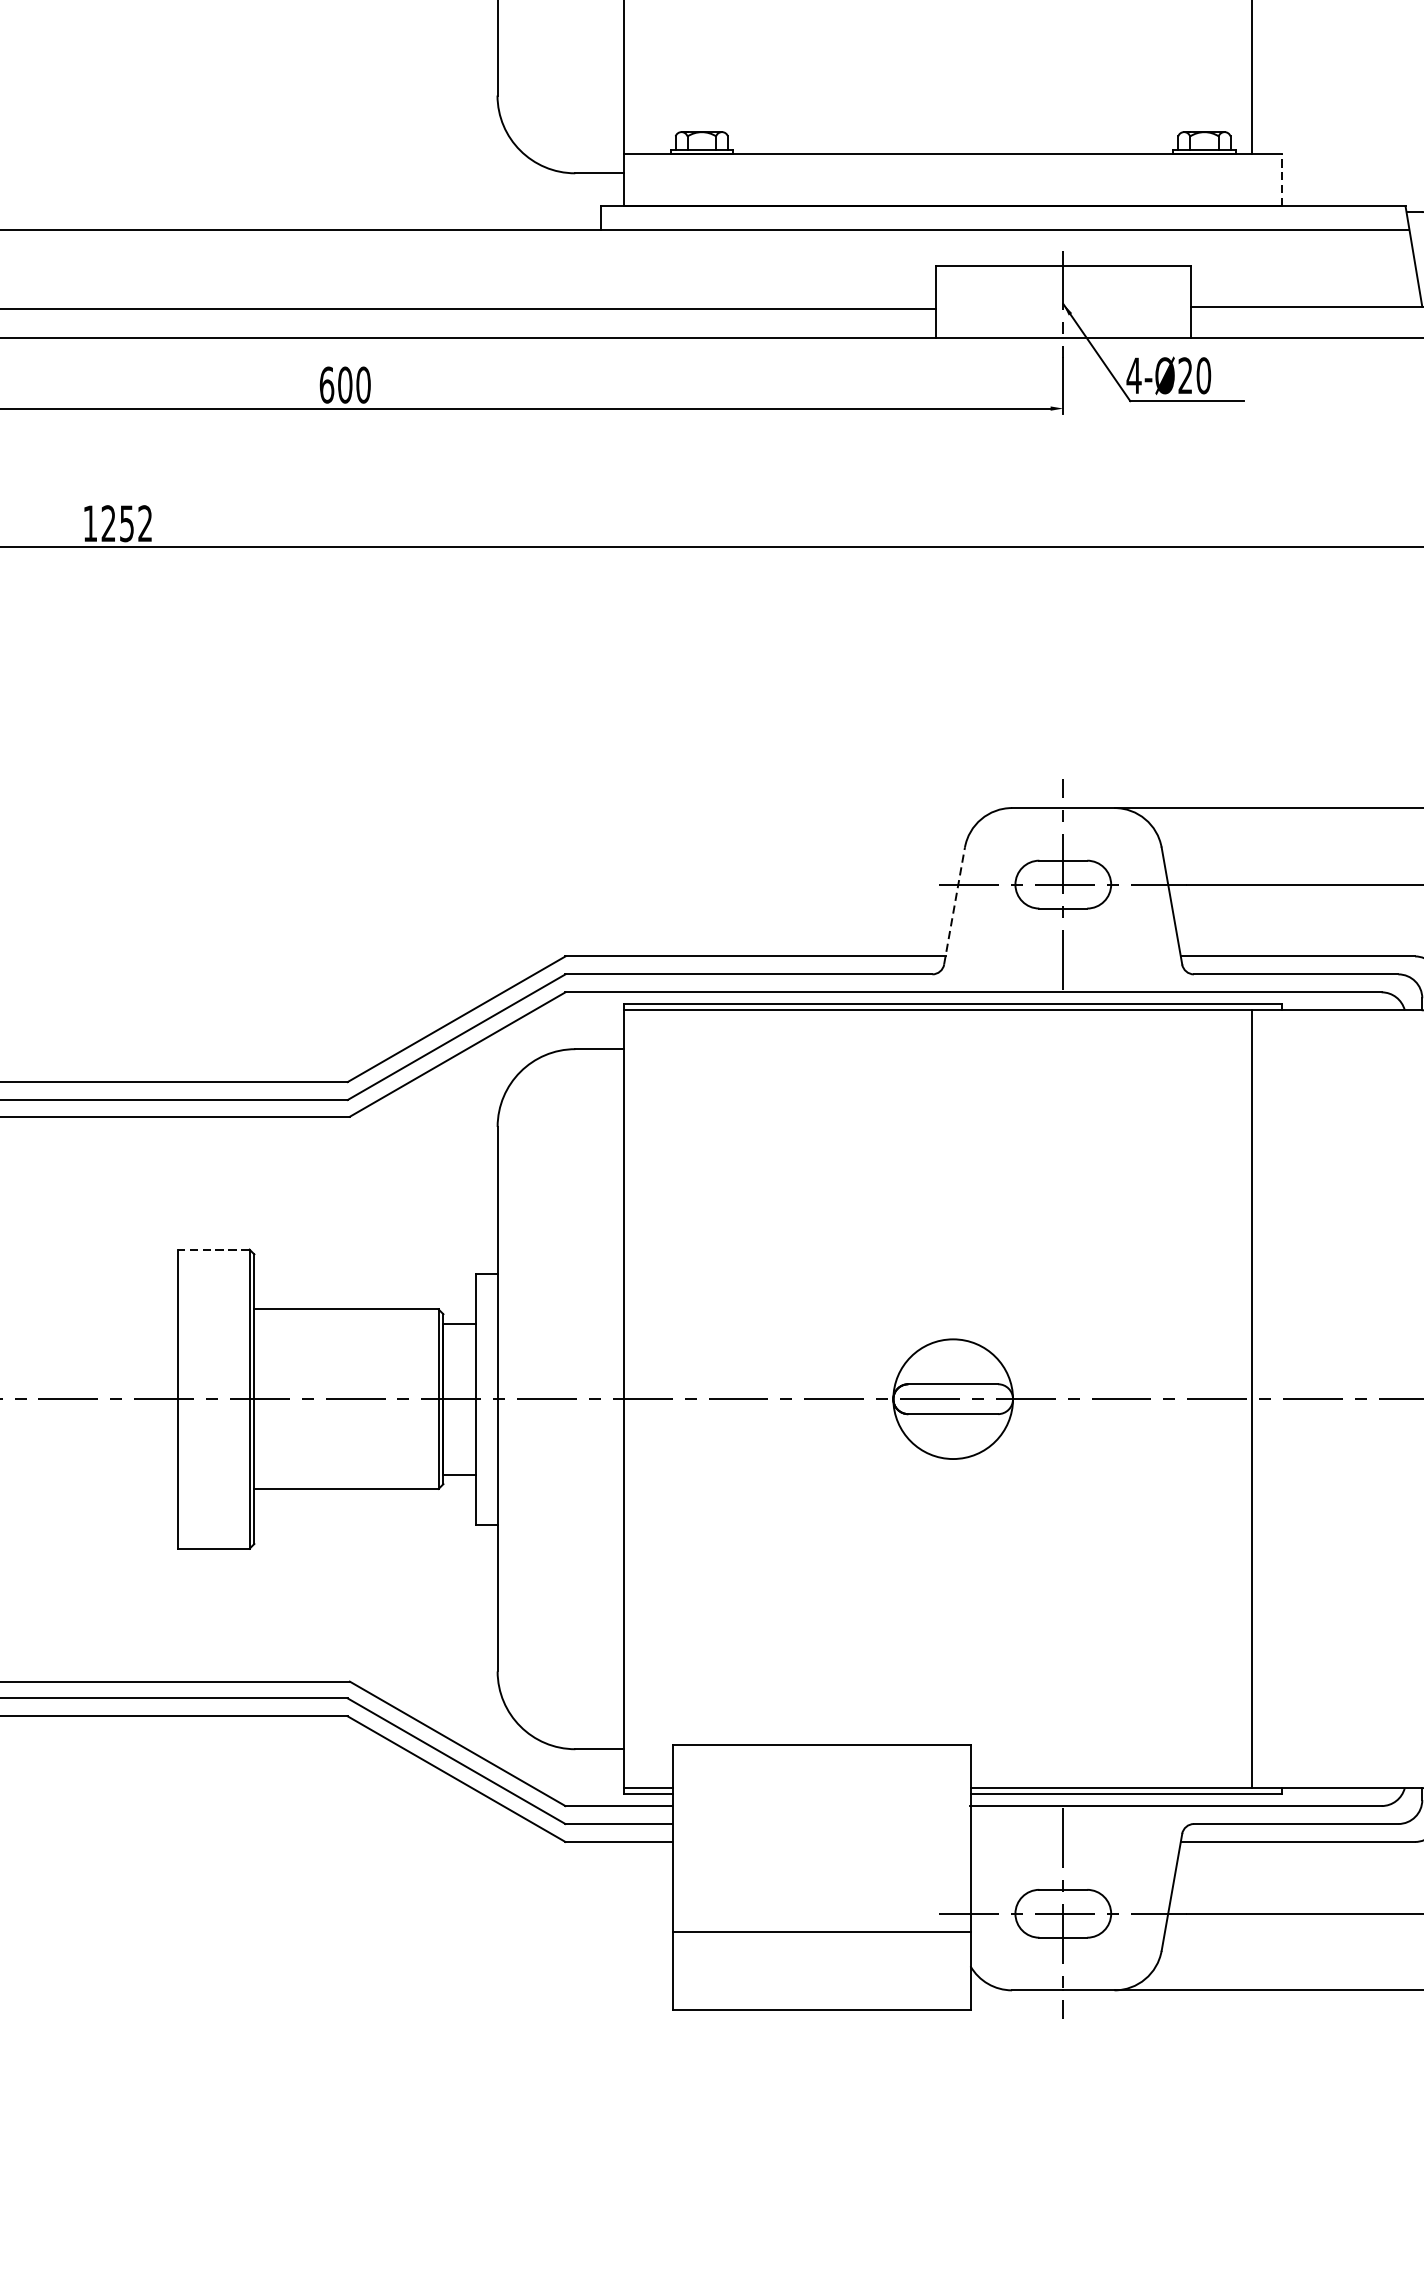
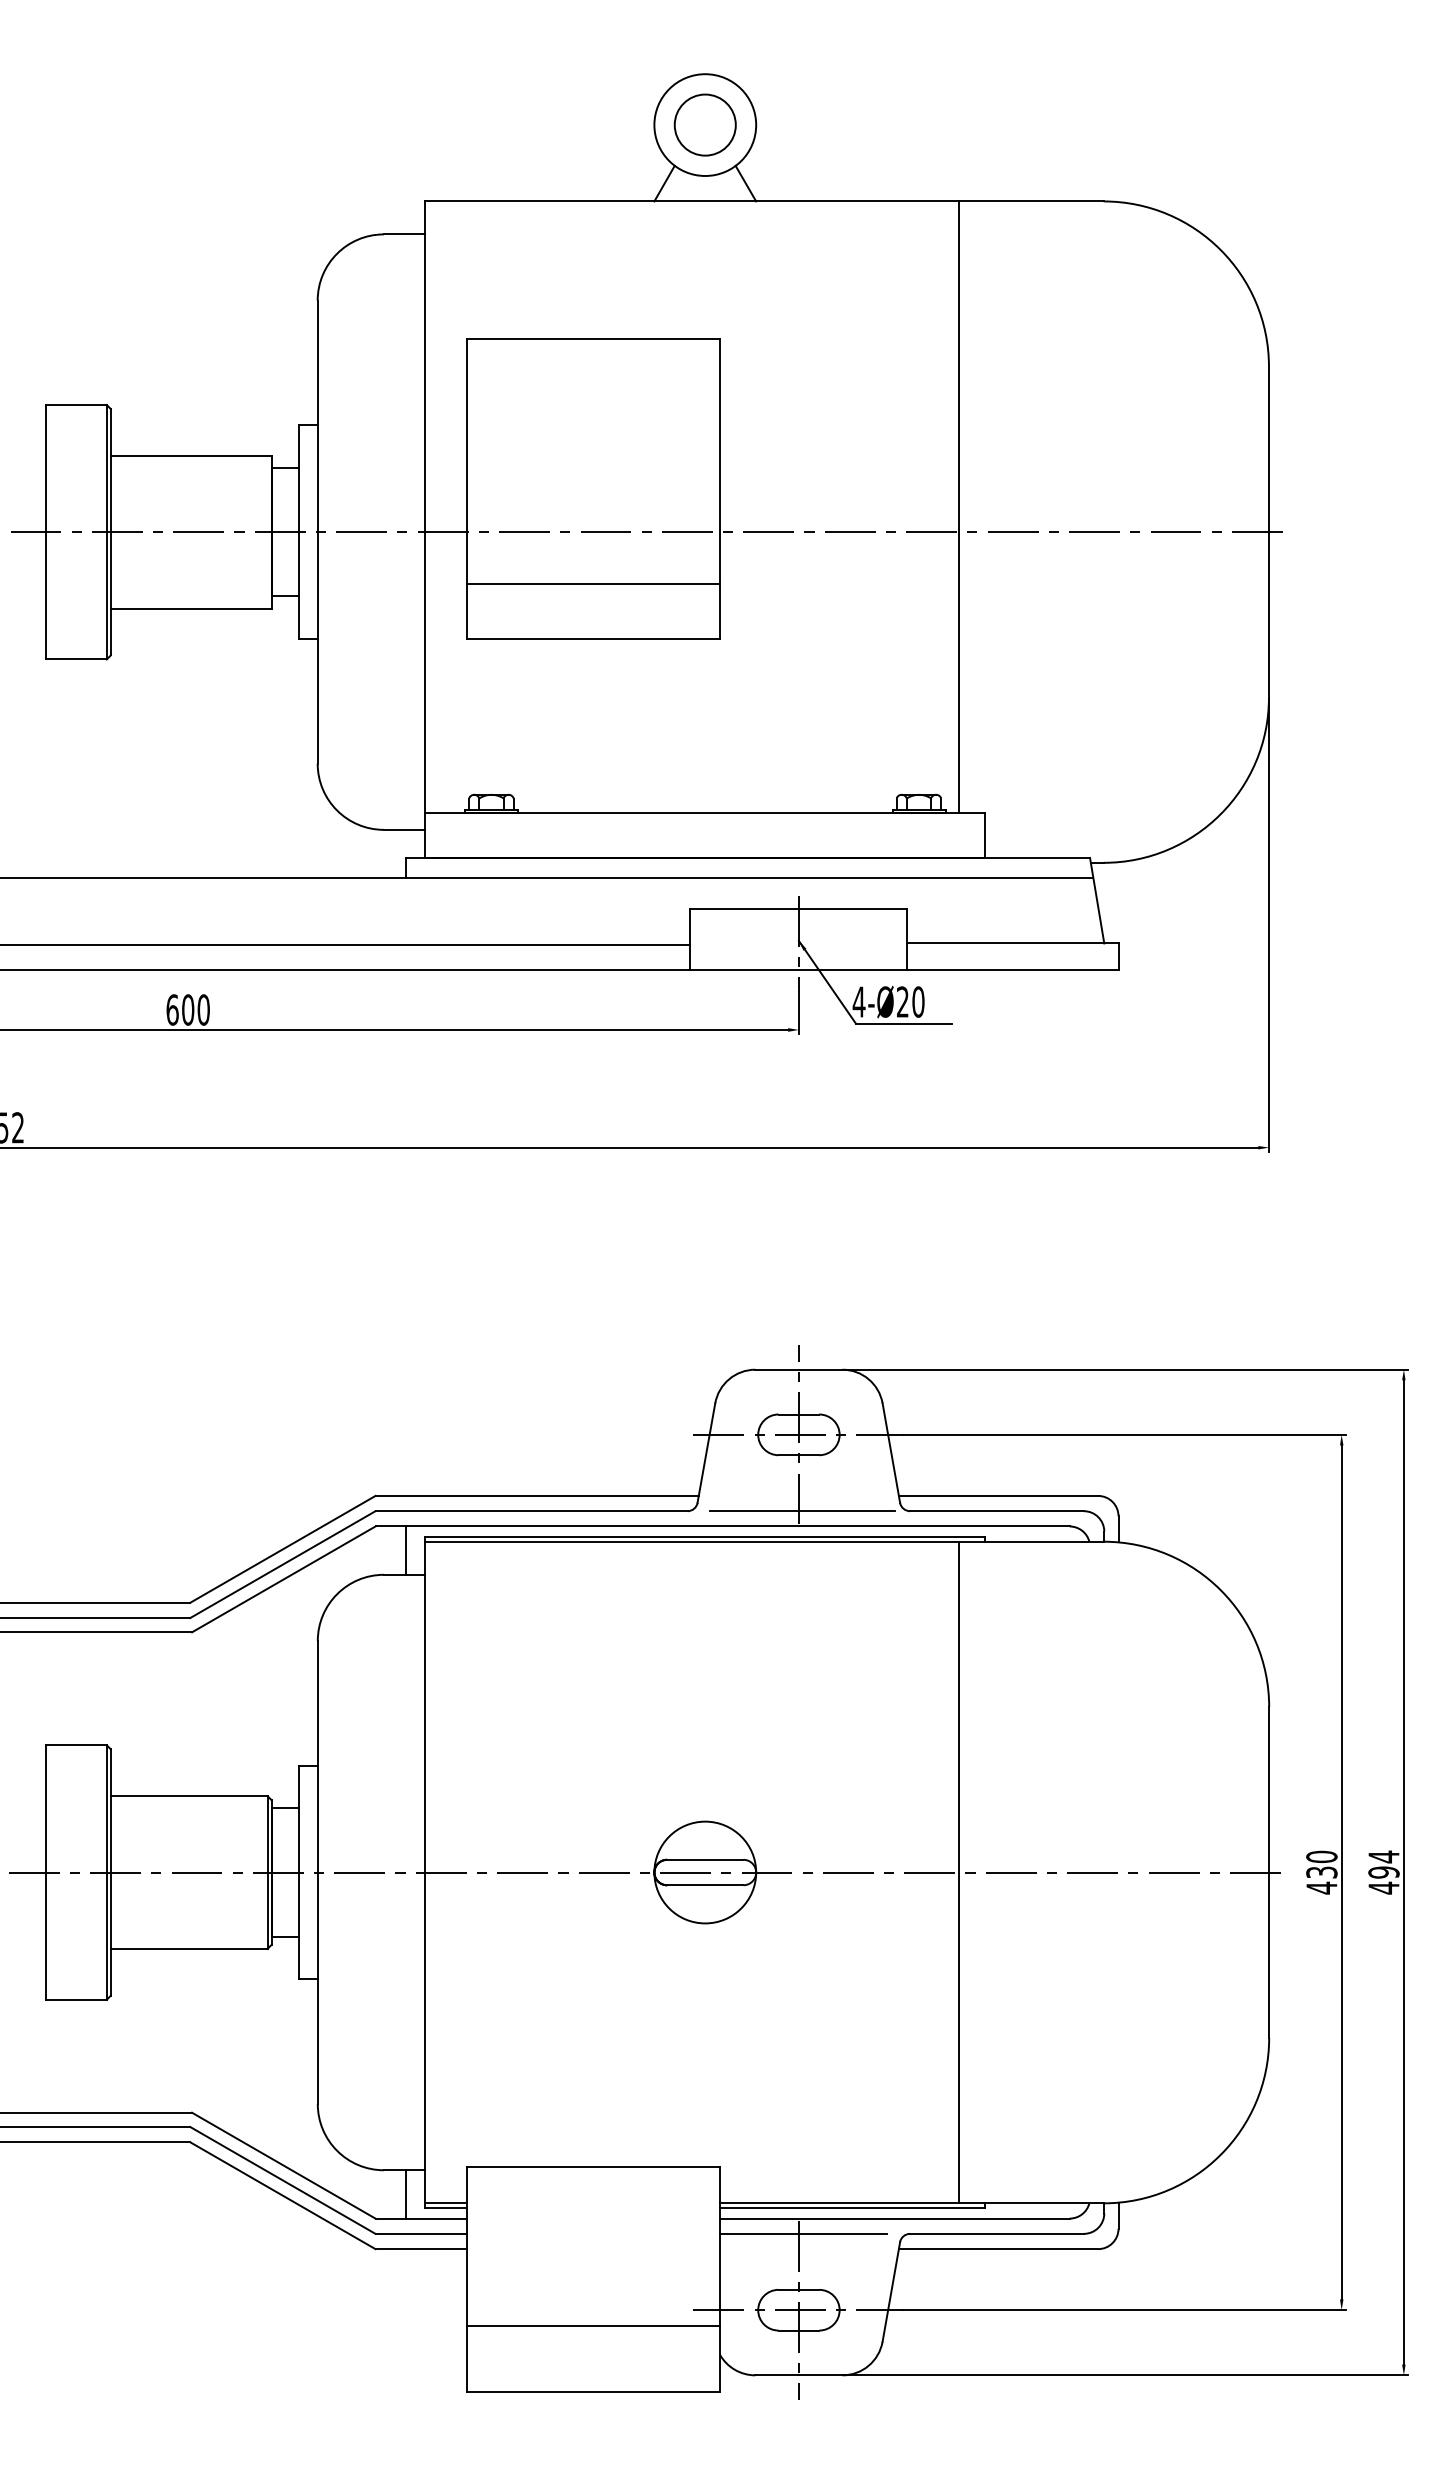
line: (1282, 179) -> (985, 835), dashed -> solid
line: (954, 906) -> (706, 1453), dashed -> solid
line: (1066, 974) -> (801, 1511), added
line: (601, 1020) -> (406, 1550), added
line: (213, 1249) -> (76, 1745), dashed -> solid
line: (601, 1777) -> (406, 2194), added
line: (1067, 1823) -> (802, 2233), added

